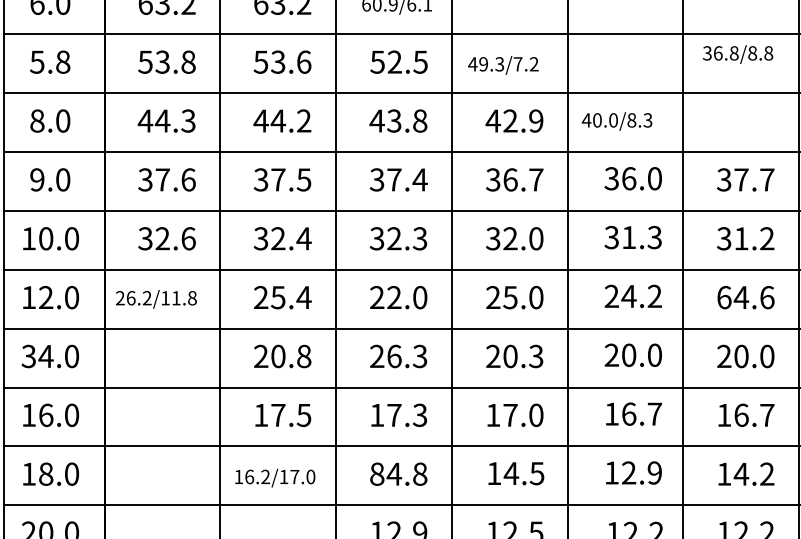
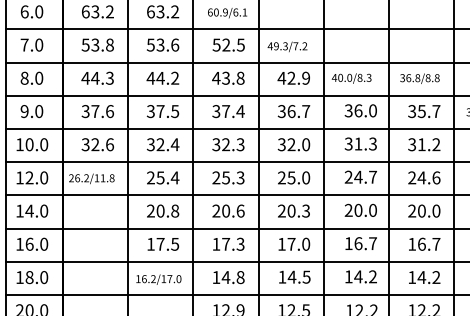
text: (737, 54) -> (419, 78), moved
text: (49, 61) -> (31, 44), 5.8 -> 7.0
text: (740, 179) -> (421, 111), 37.7 -> 35.7
text: (653, 295) -> (372, 176), 24.2 -> 24.7
text: (407, 296) -> (233, 177), 22.0 -> 25.3
text: (724, 296) -> (412, 177), 64.6 -> 24.6
text: (28, 355) -> (19, 210), 34.0 -> 14.0
text: (407, 355) -> (233, 210), 26.3 -> 20.6
text: (641, 472) -> (365, 276), 12.9 -> 14.2
text: (377, 474) -> (216, 277), 84.8 -> 14.8

